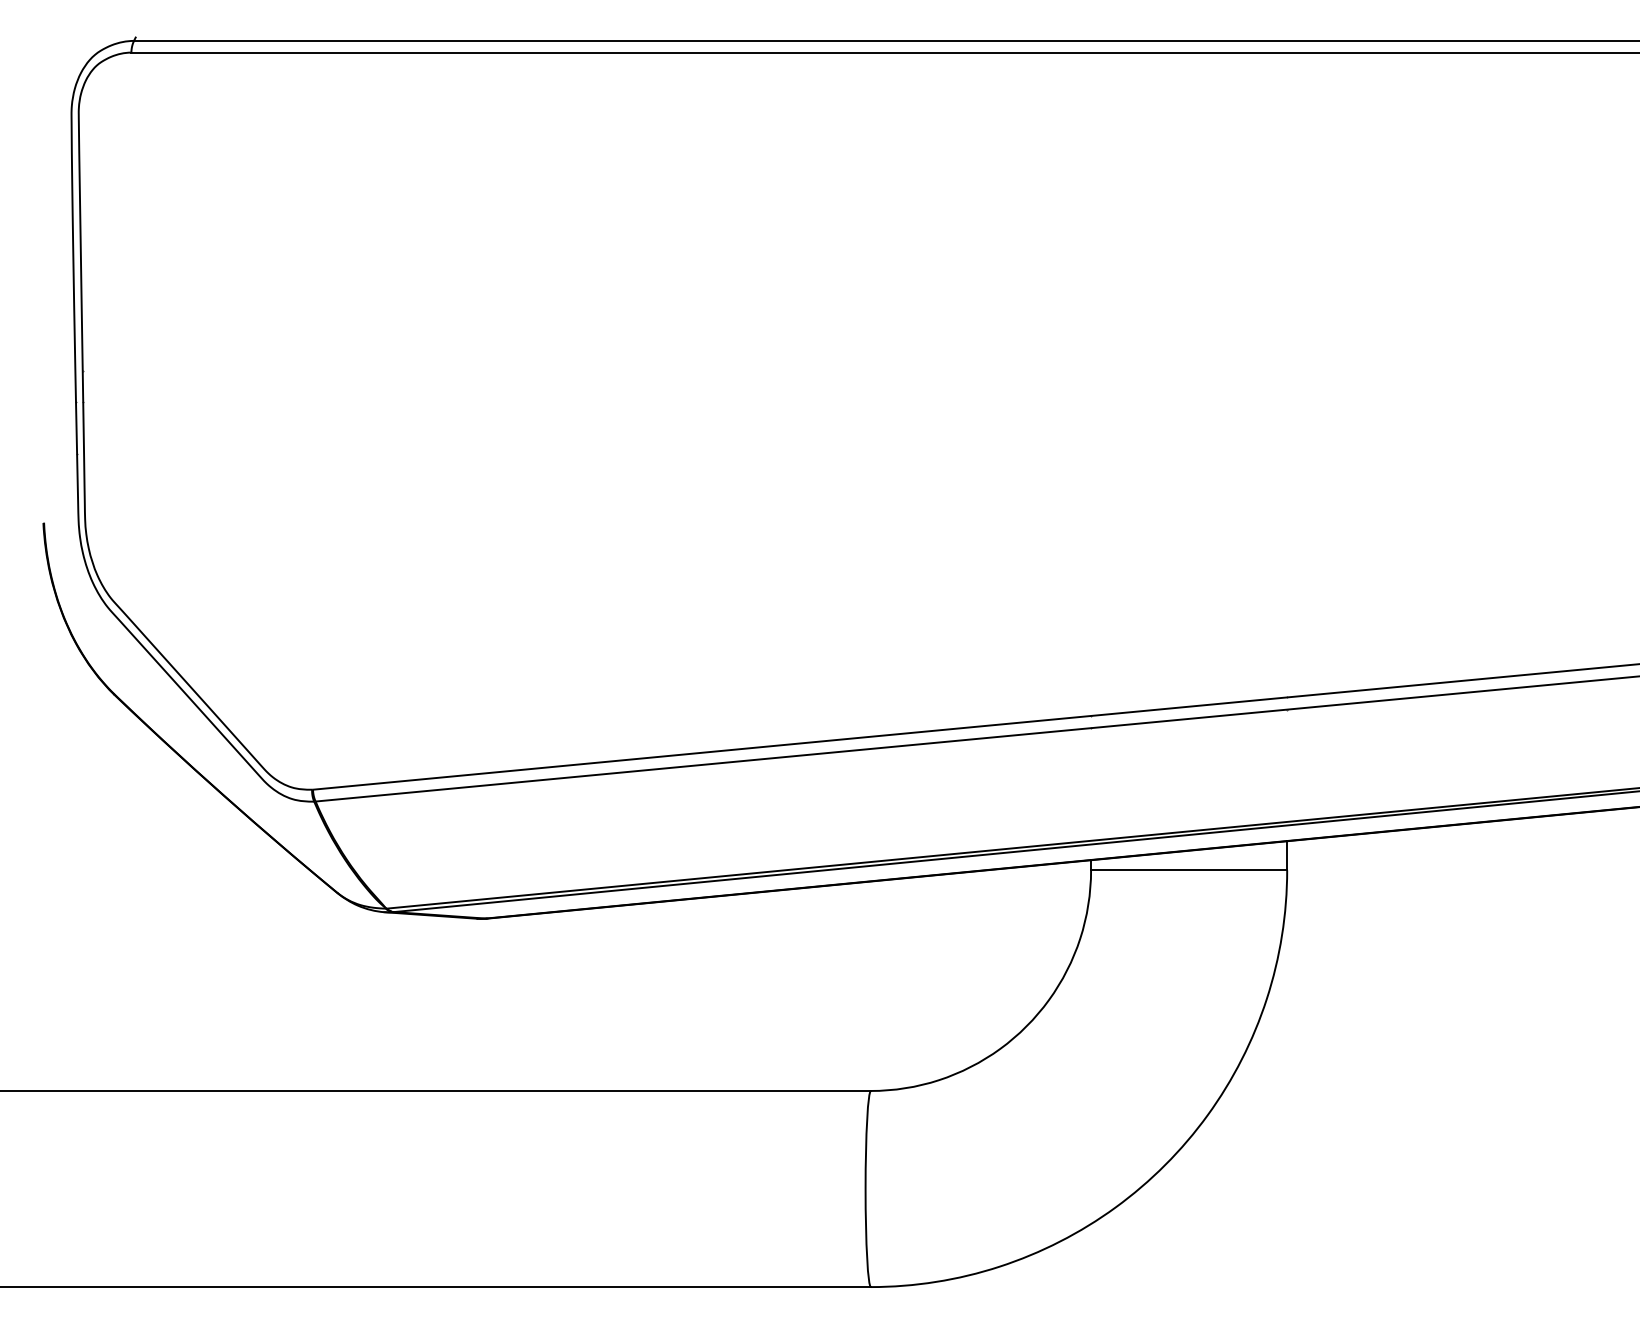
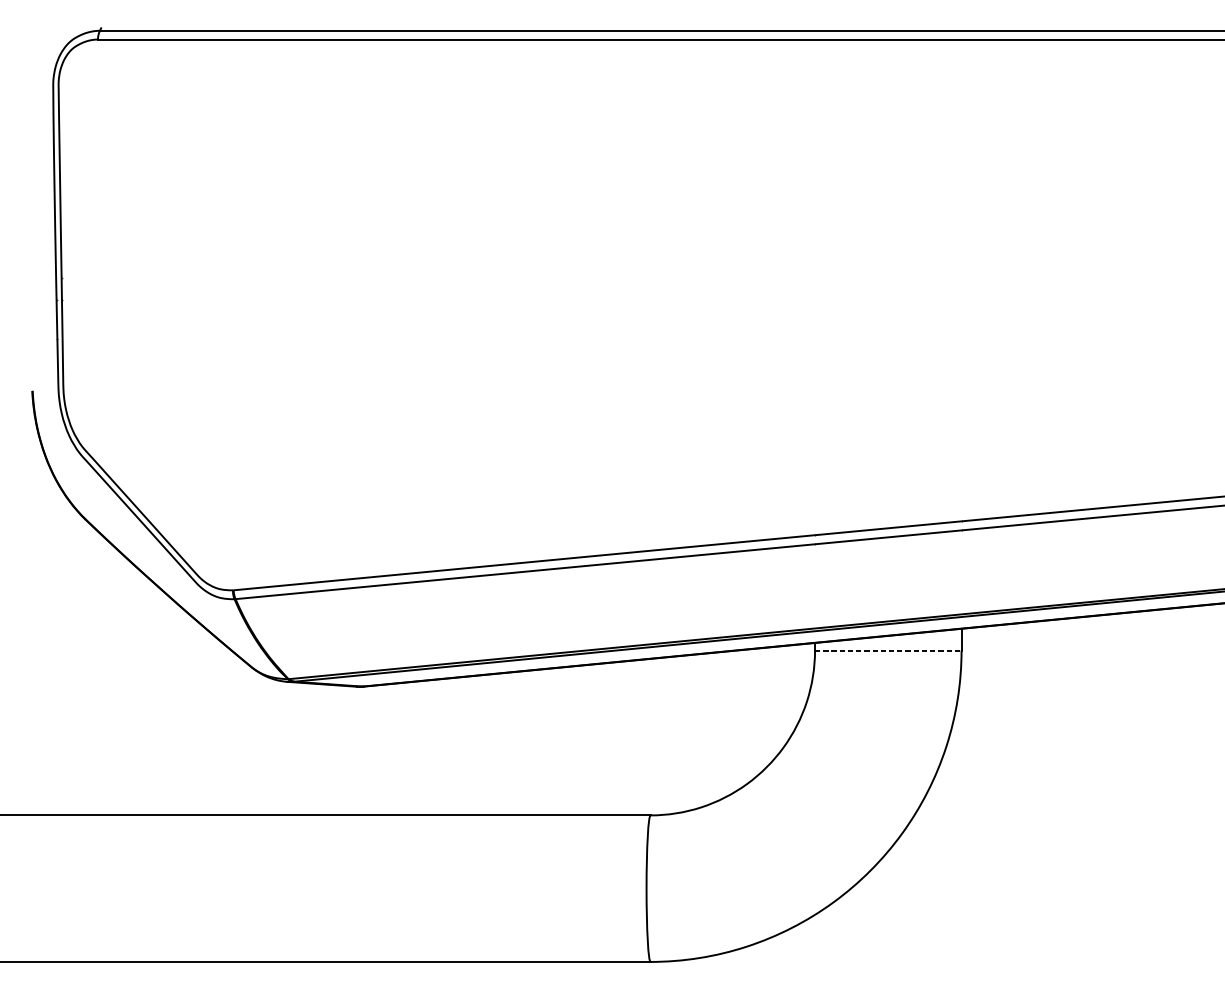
line: (1189, 870) -> (888, 650), solid -> dashed

